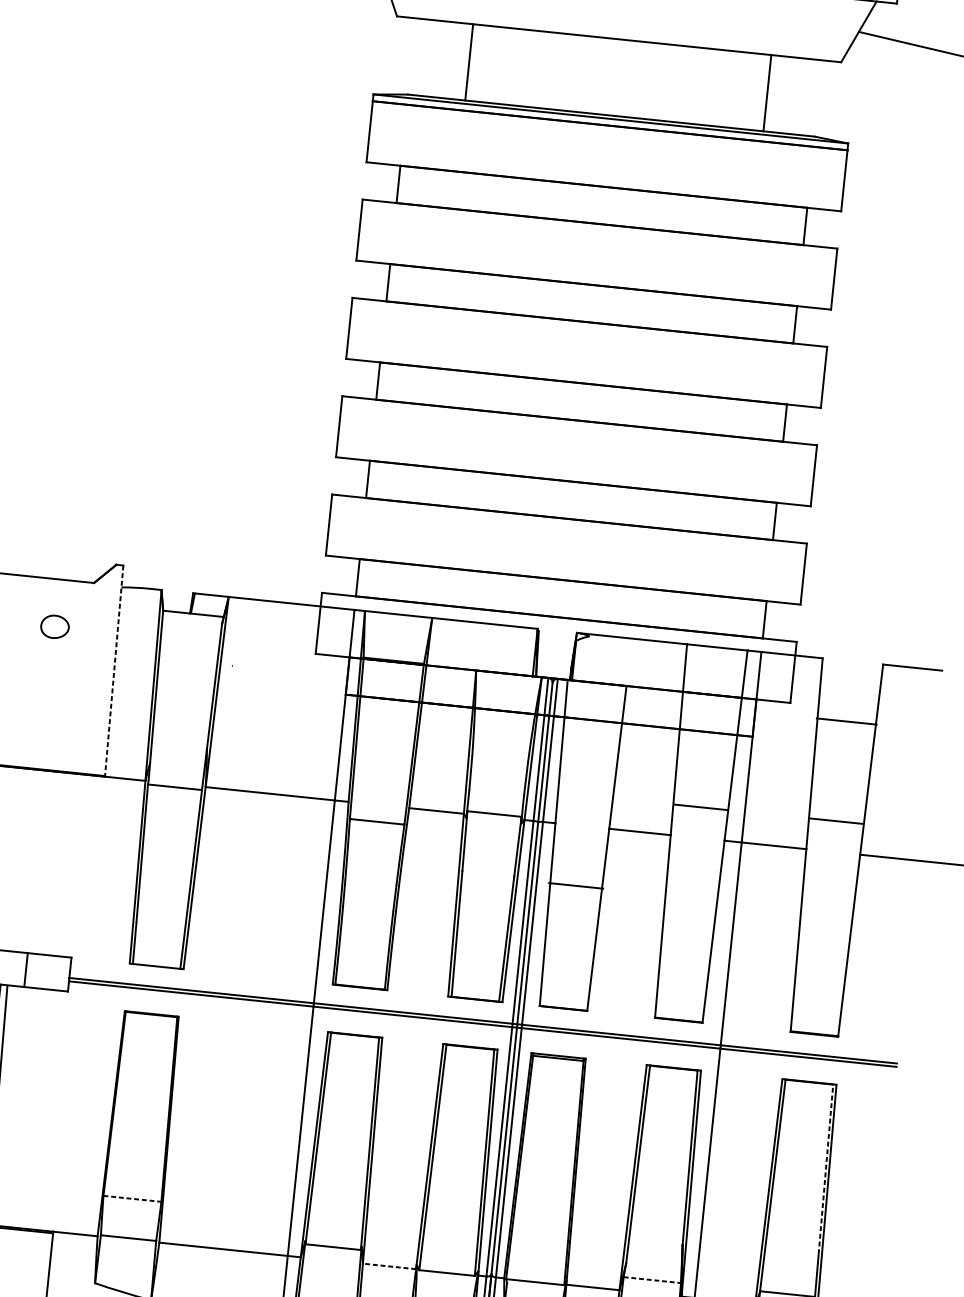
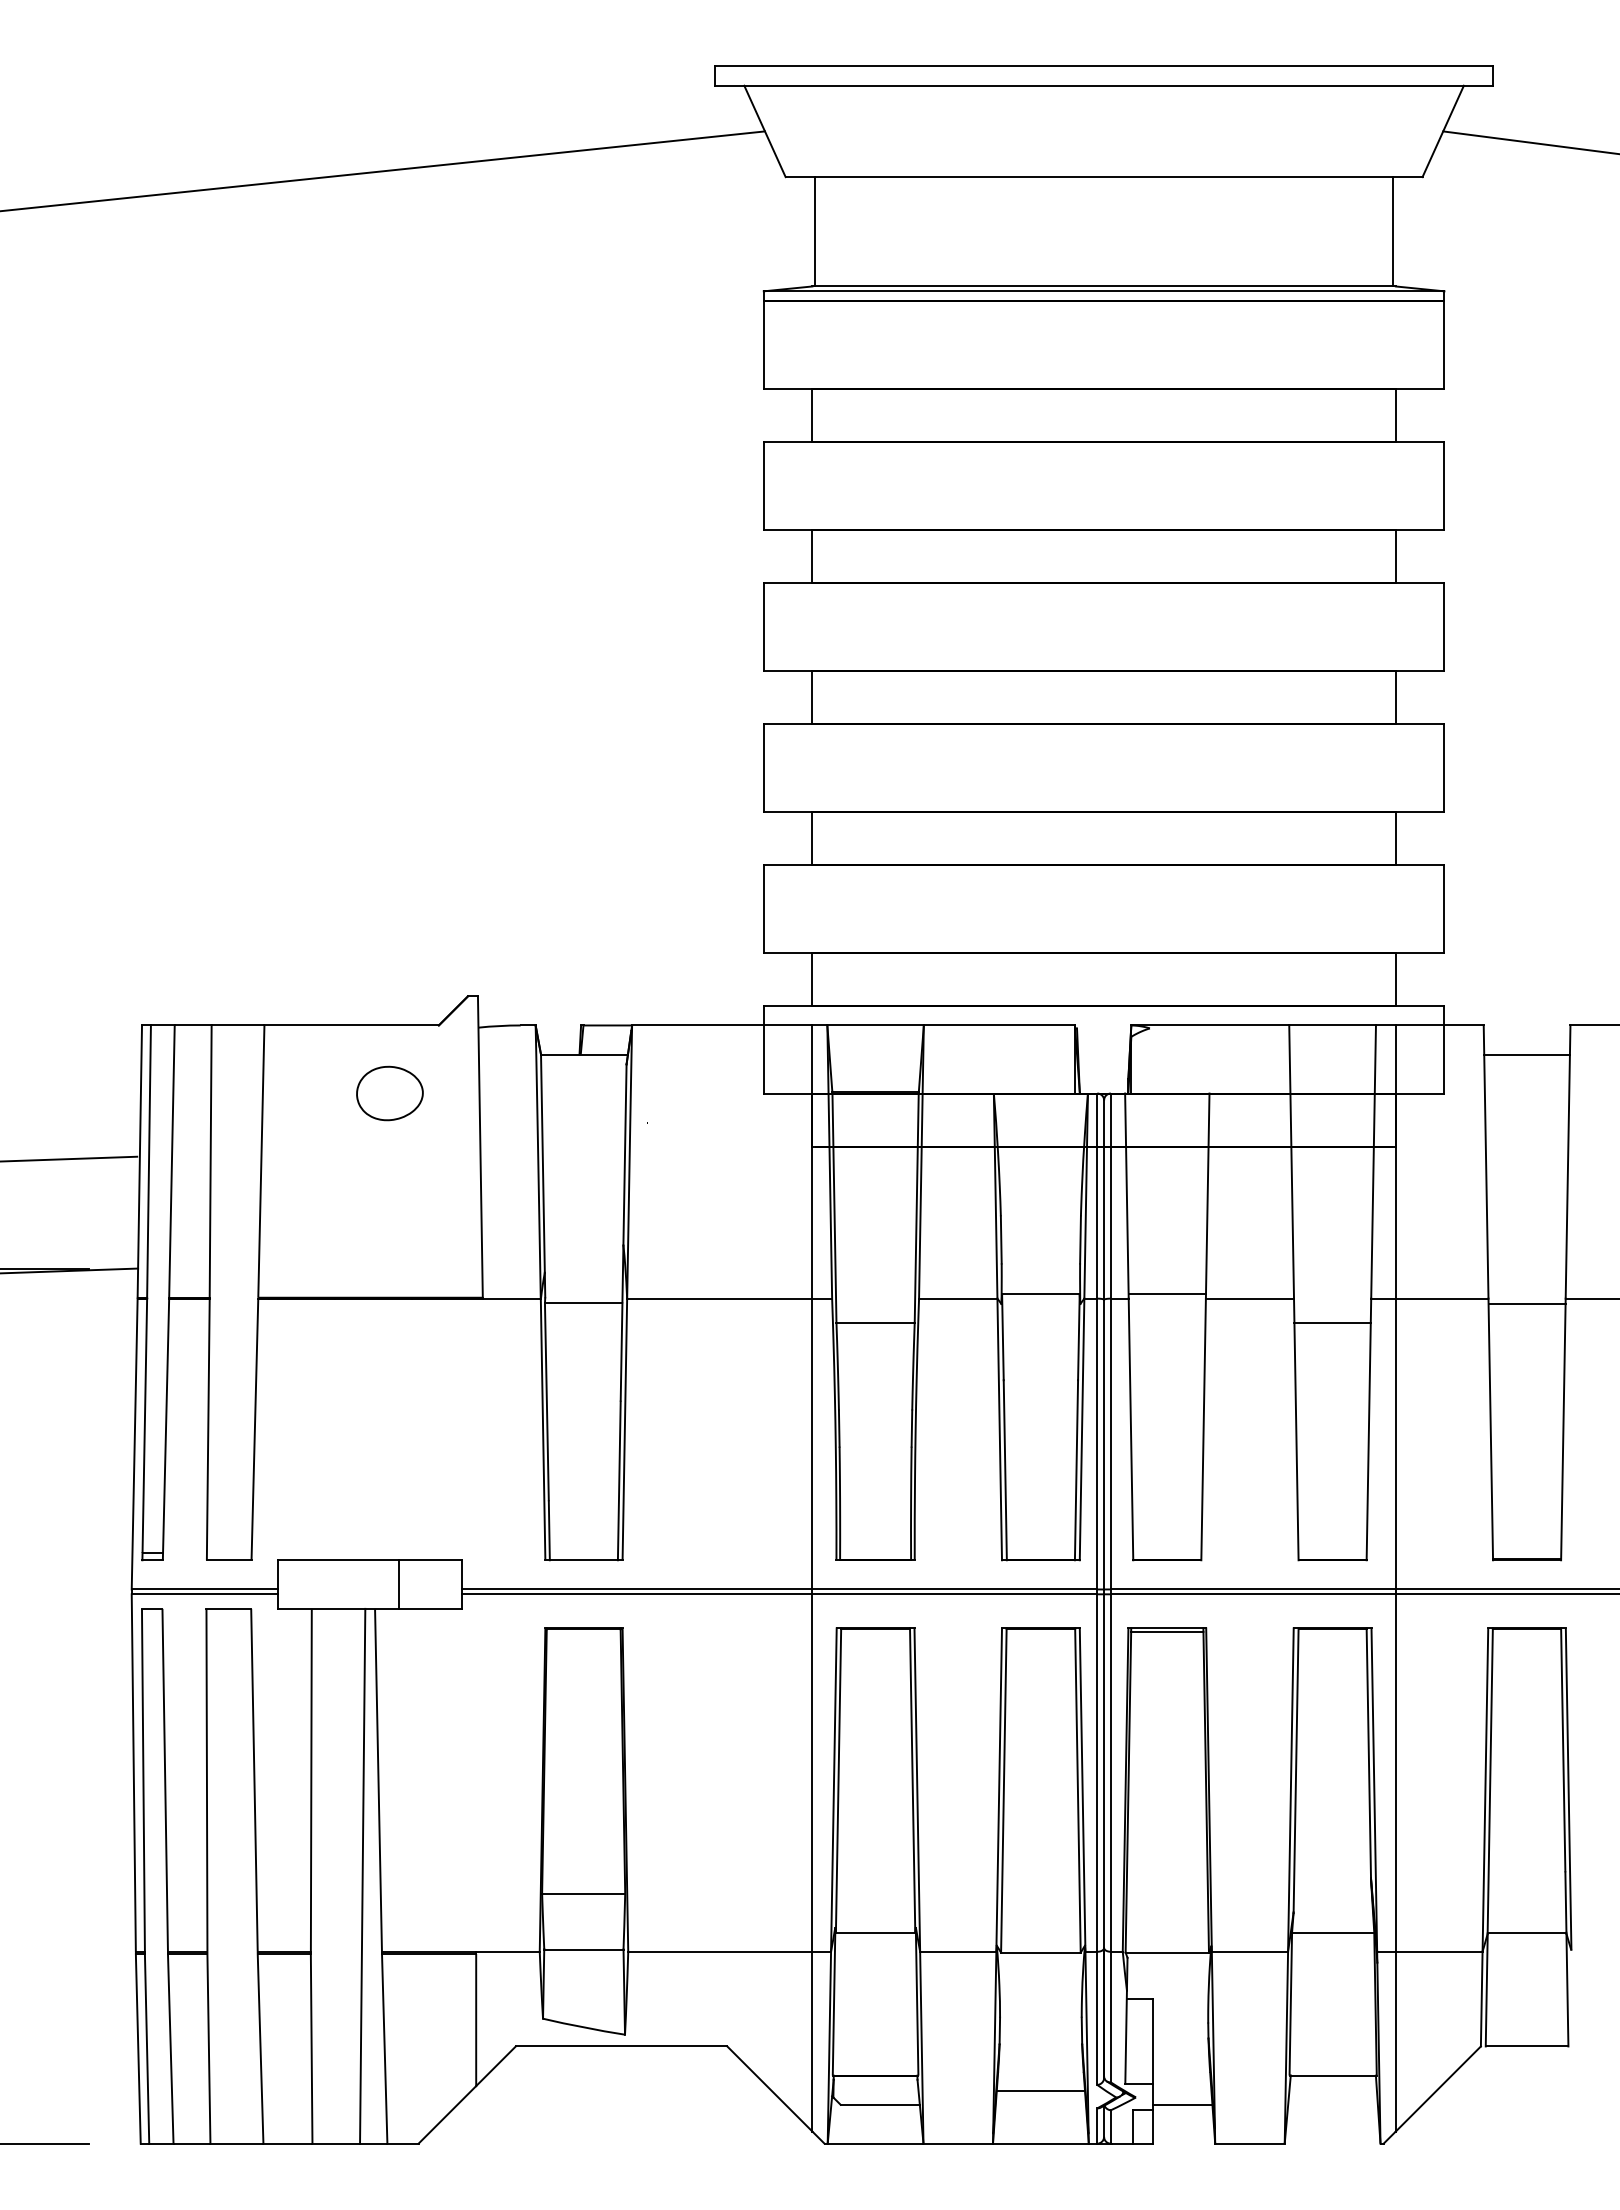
line: (469, 62) -> (814, 231), moved
line: (767, 92) -> (1393, 231), moved
part: (54, 626) -> (389, 1093), size x1.67
line: (114, 671) -> (480, 1147), dashed -> solid
line: (846, 721) -> (1526, 1054), moved
line: (700, 807) -> (1332, 1322), moved
line: (836, 821) -> (1526, 1303), moved
line: (575, 885) -> (1166, 1294), moved
line: (826, 1168) -> (1563, 1749), dashed -> solid
line: (132, 1198) -> (583, 1893), dashed -> solid
line: (388, 1266) -> (957, 1951), dashed -> solid
line: (652, 1280) -> (1333, 1932), dashed -> solid

